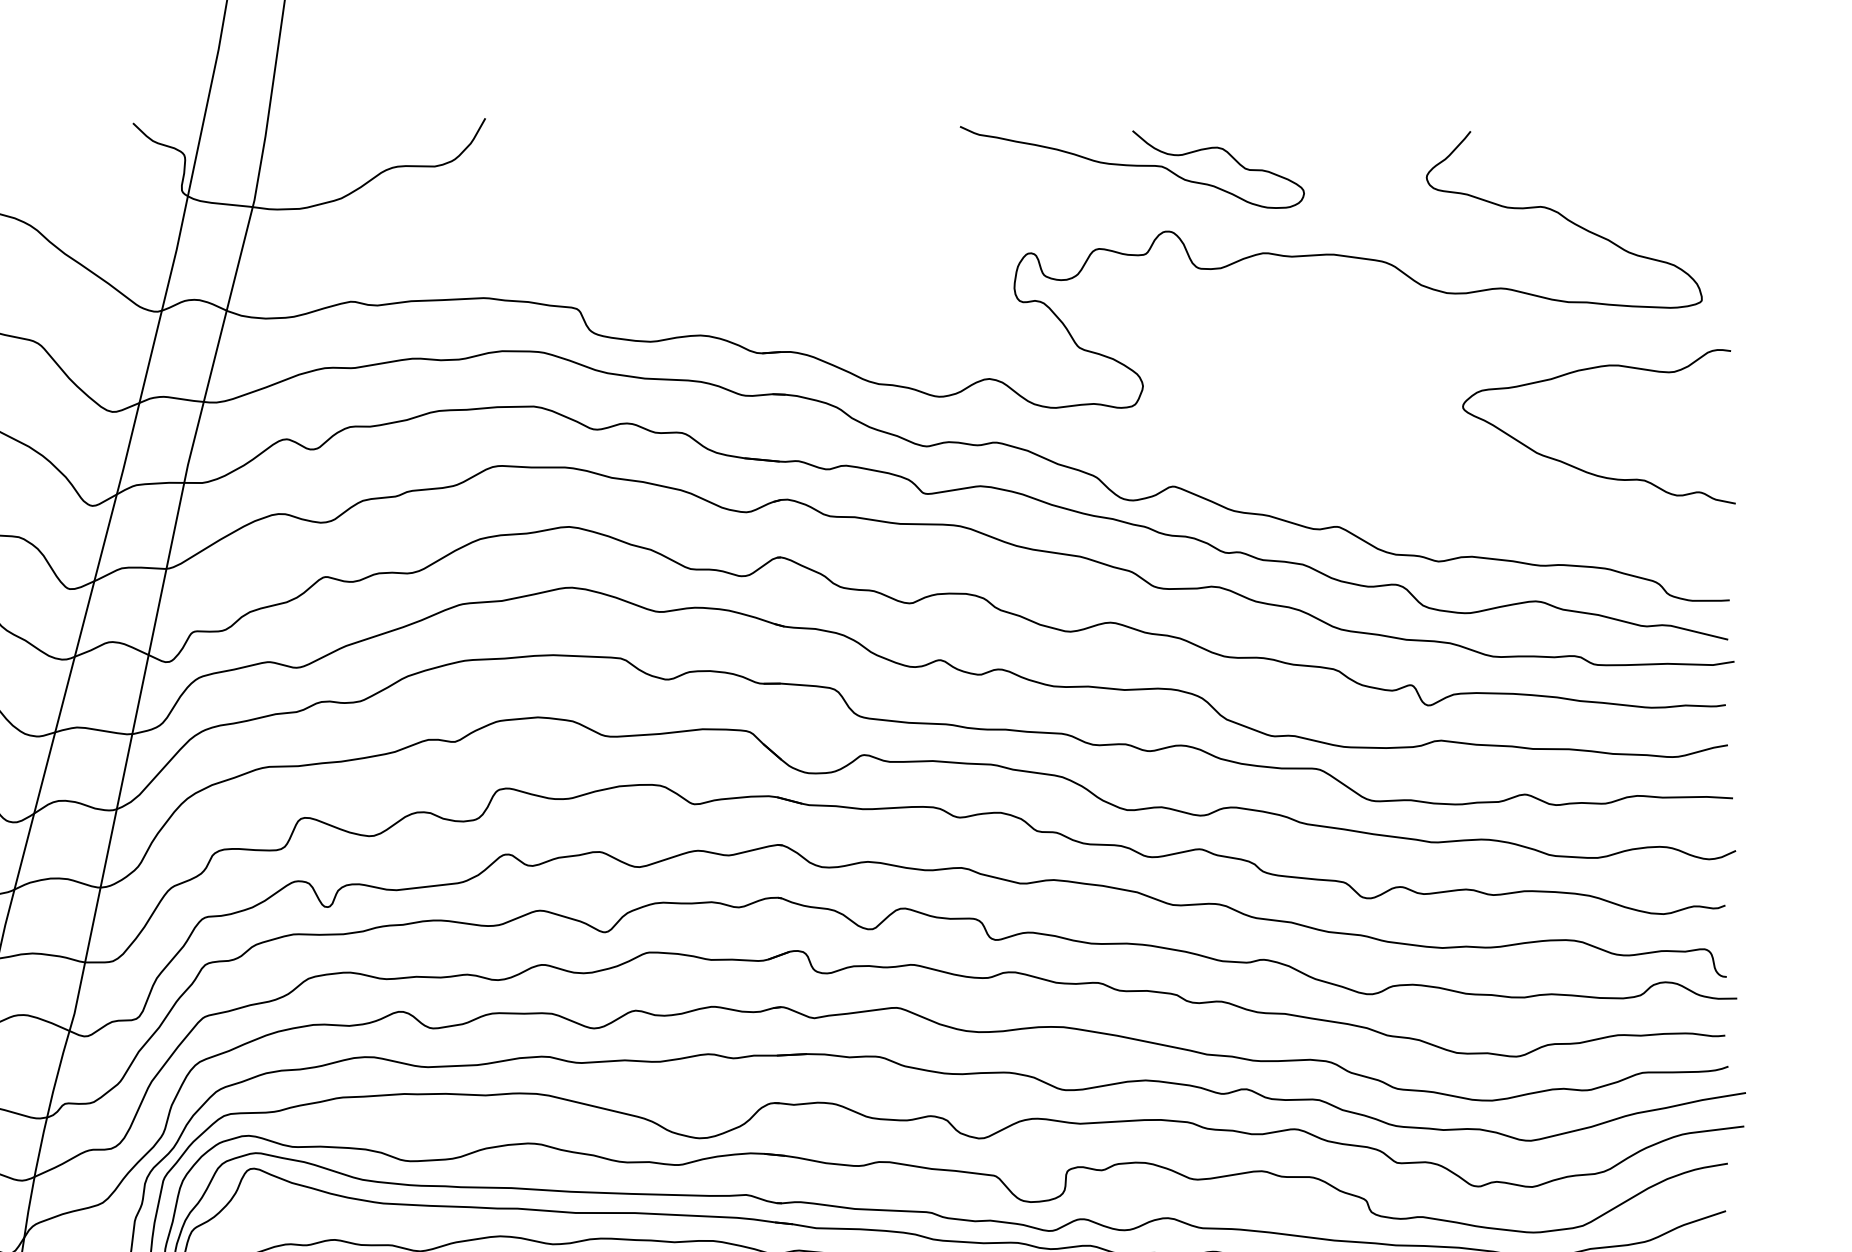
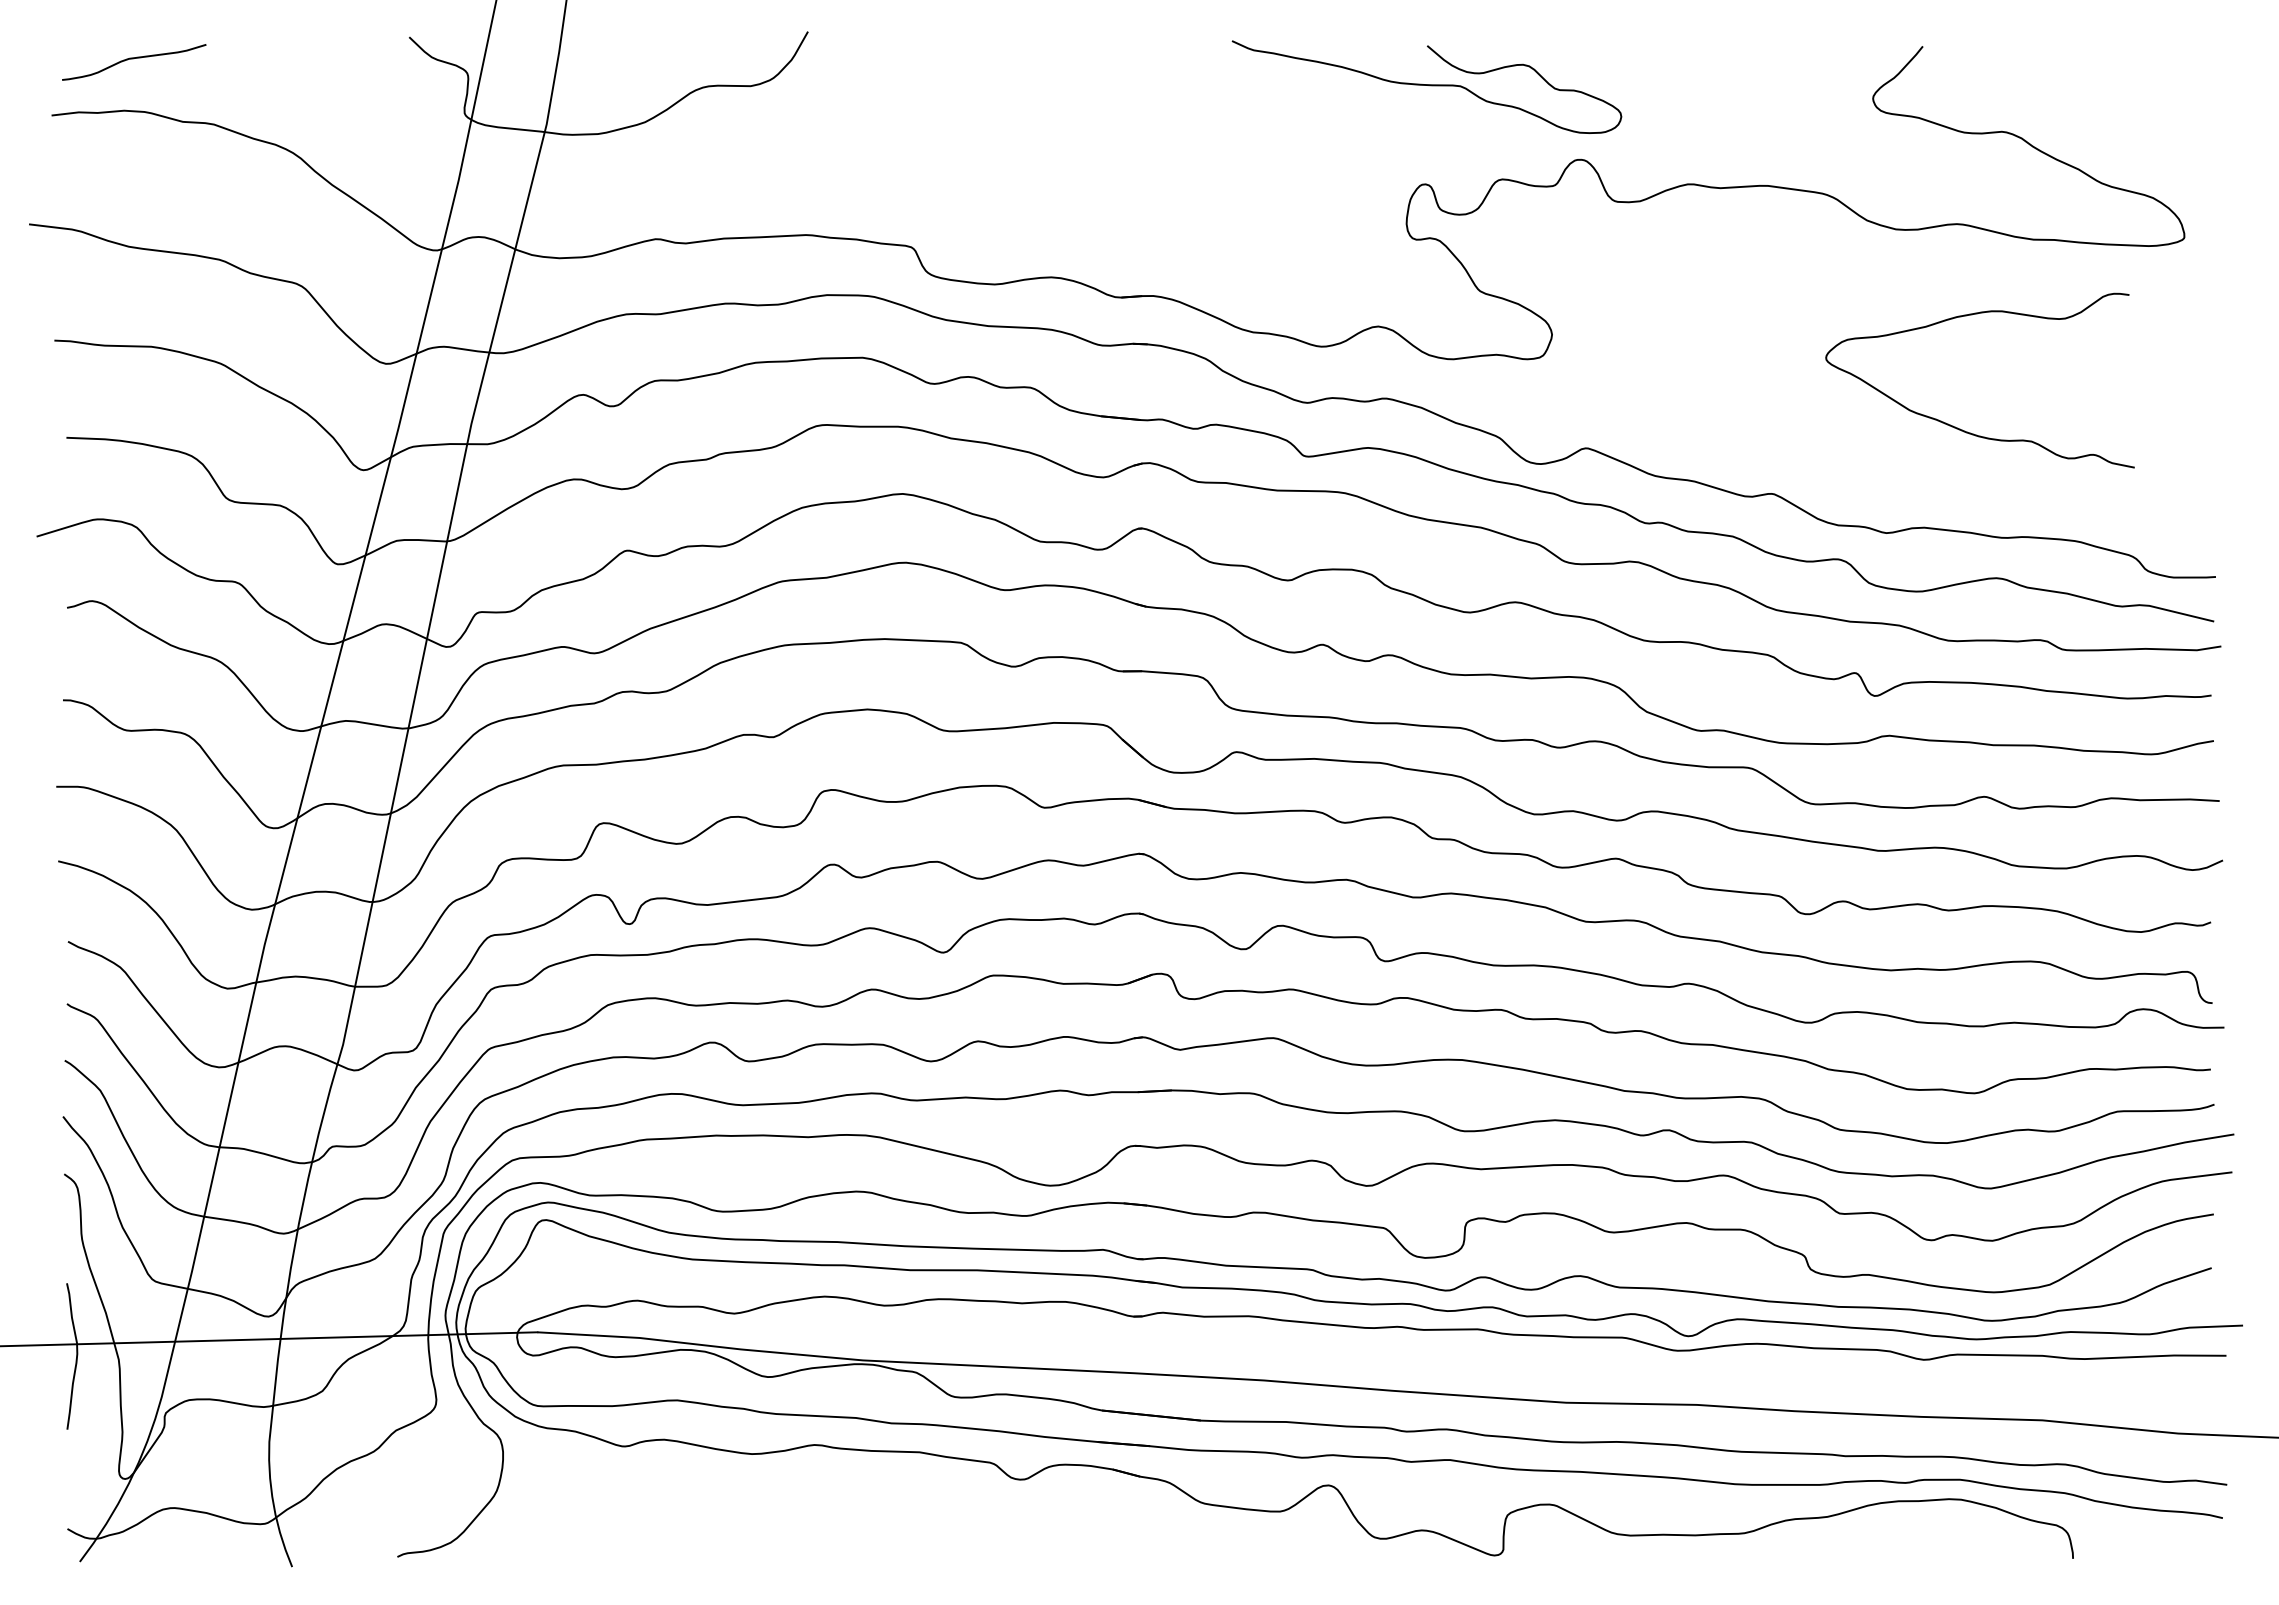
curve: (1131, 165) -> (1426, 85), moved
curve: (1581, 469) -> (1960, 428), moved

